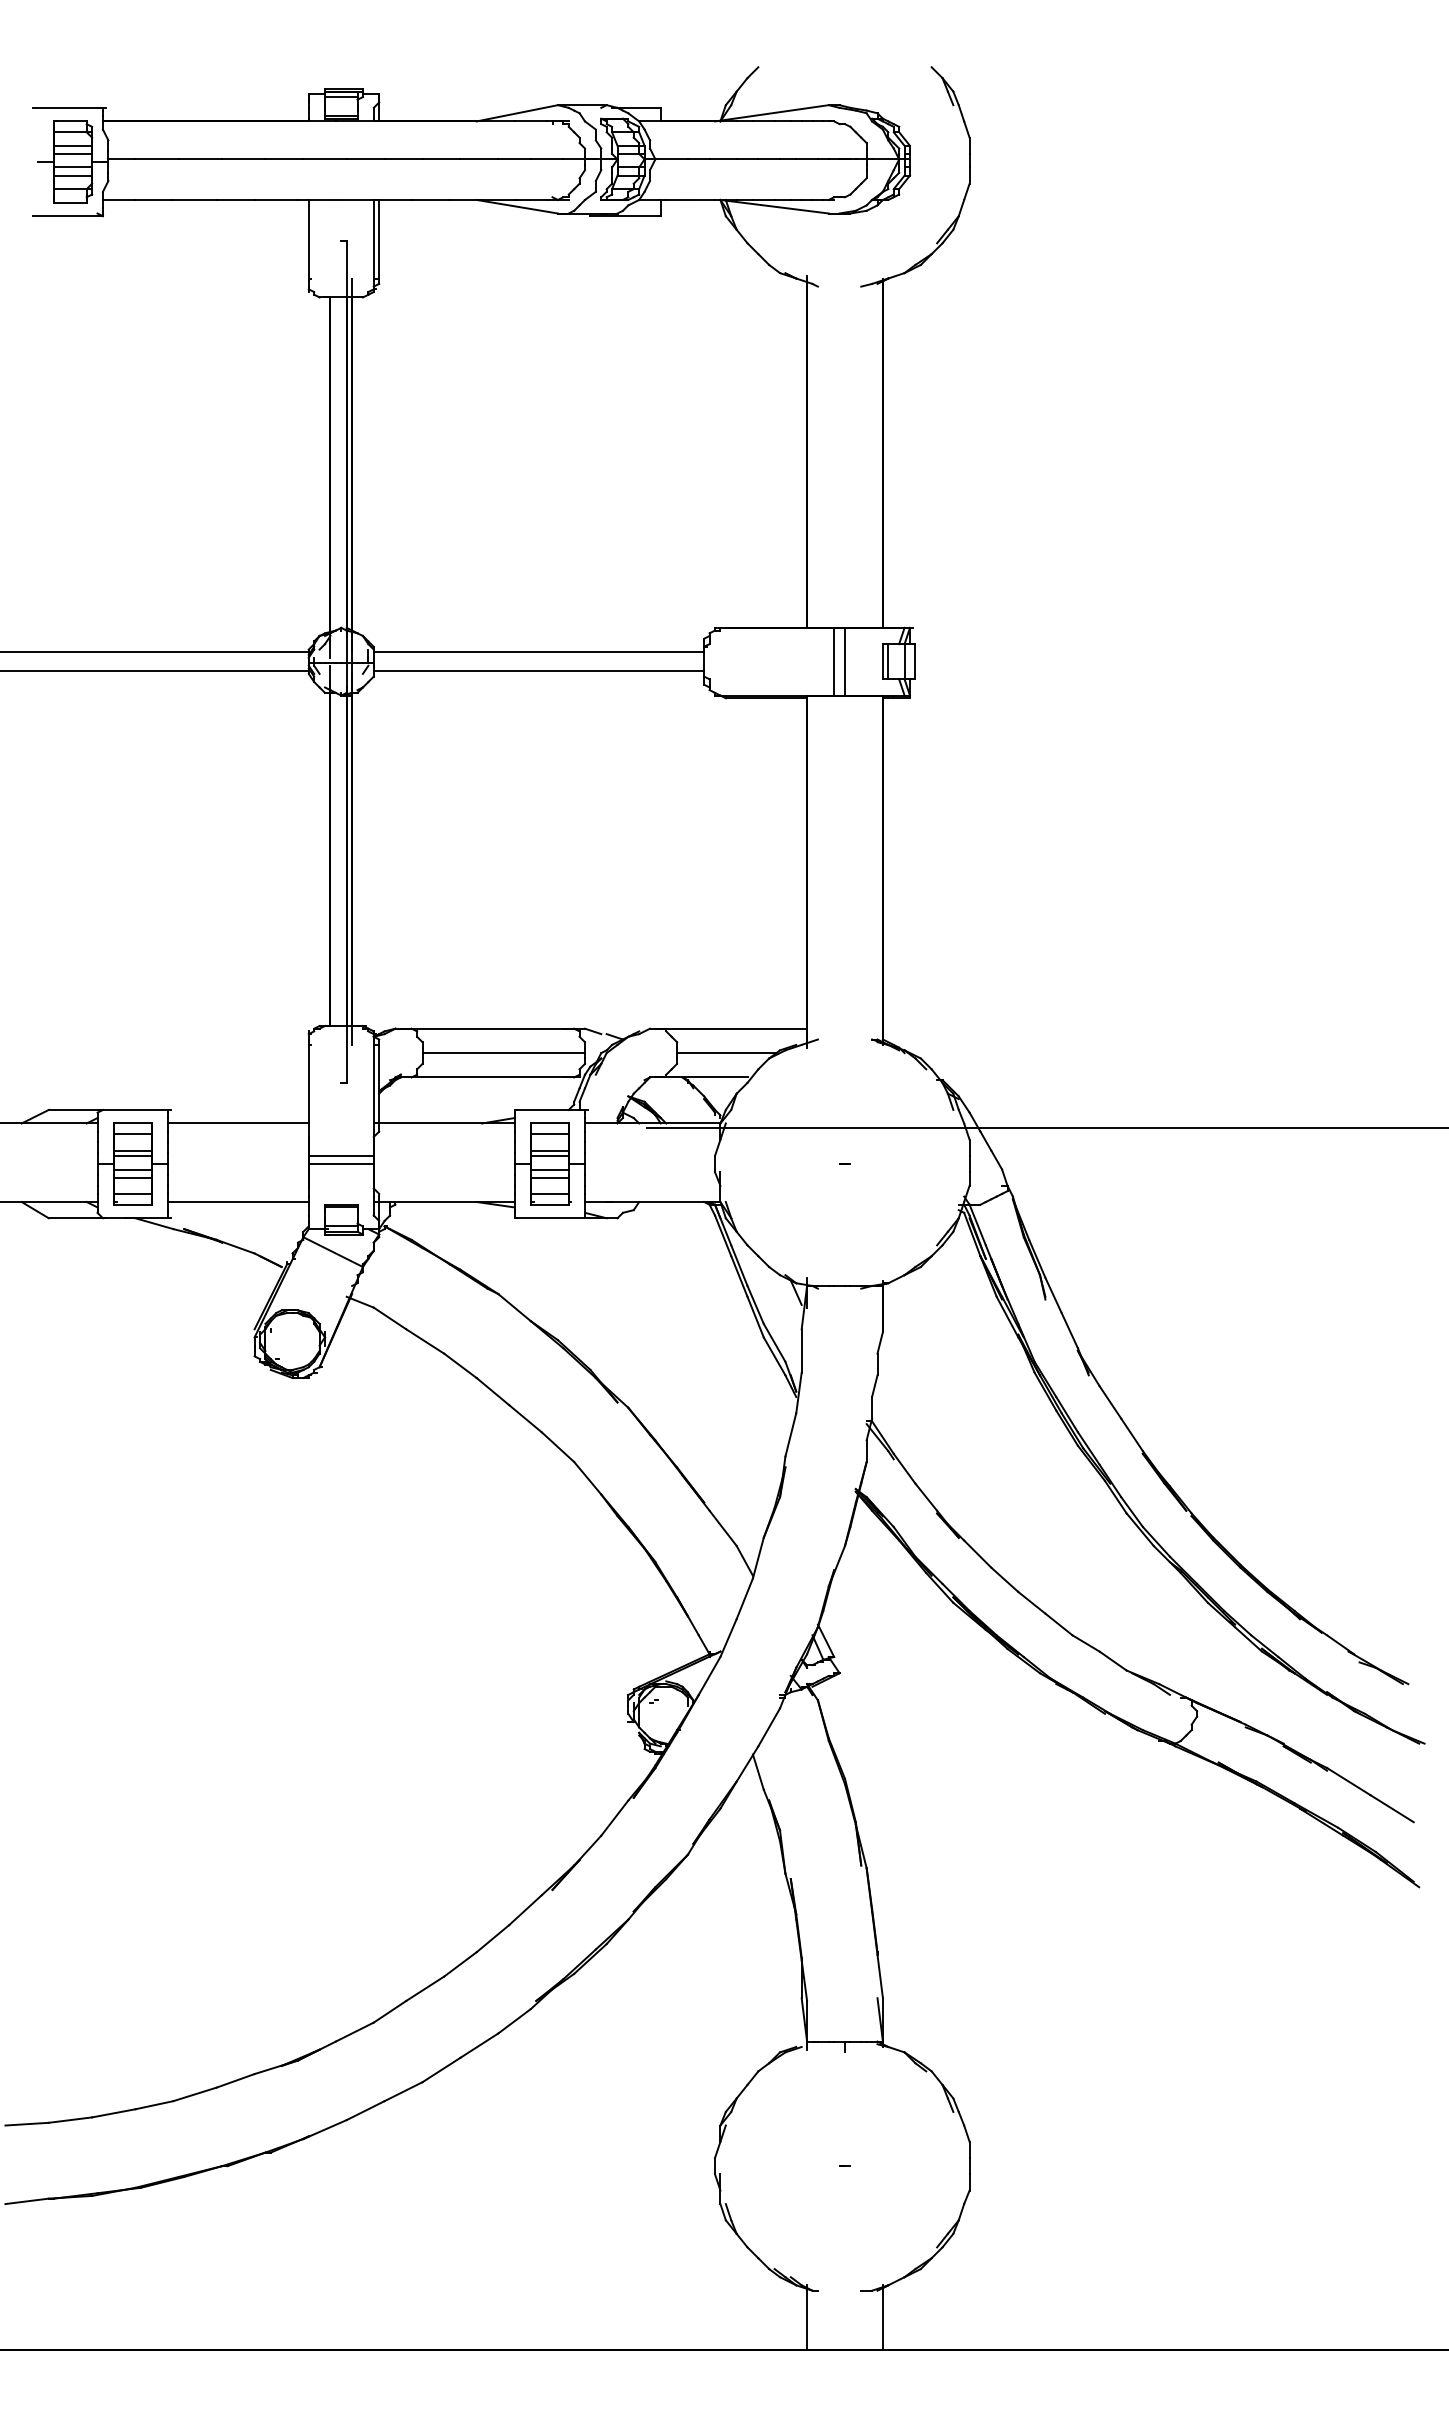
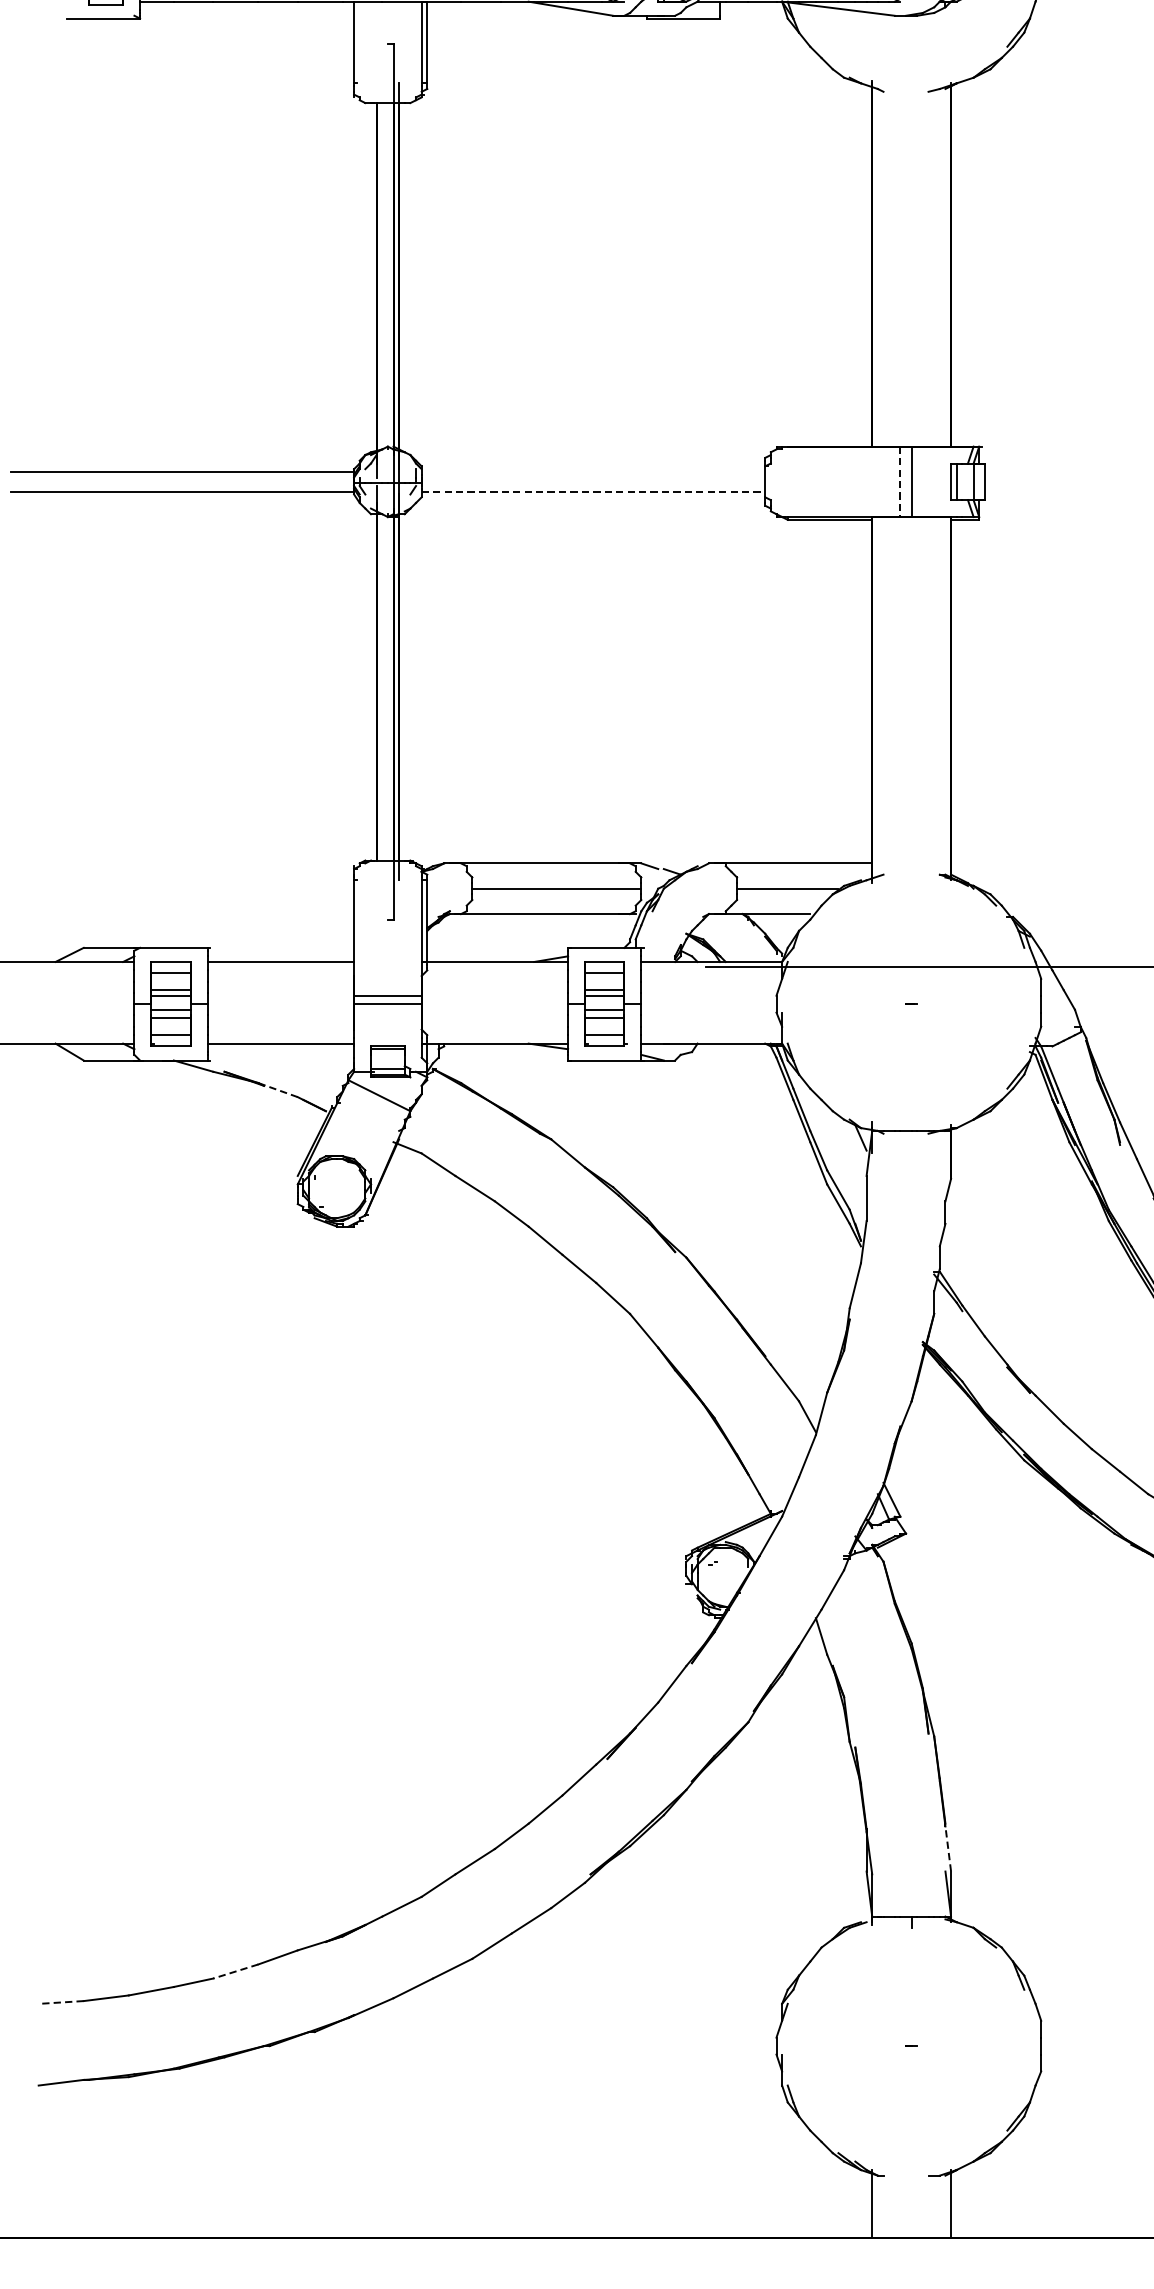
line: (538, 652) -> (592, 472), removed
line: (834, 661) -> (900, 481), solid -> dashed
line: (539, 671) -> (593, 491), solid -> dashed
line: (235, 1246) -> (277, 1089), solid -> dashed
line: (880, 1976) -> (948, 1848), solid -> dashed
line: (195, 2094) -> (236, 1971), solid -> dashed
line: (27, 2124) -> (61, 2002), solid -> dashed

